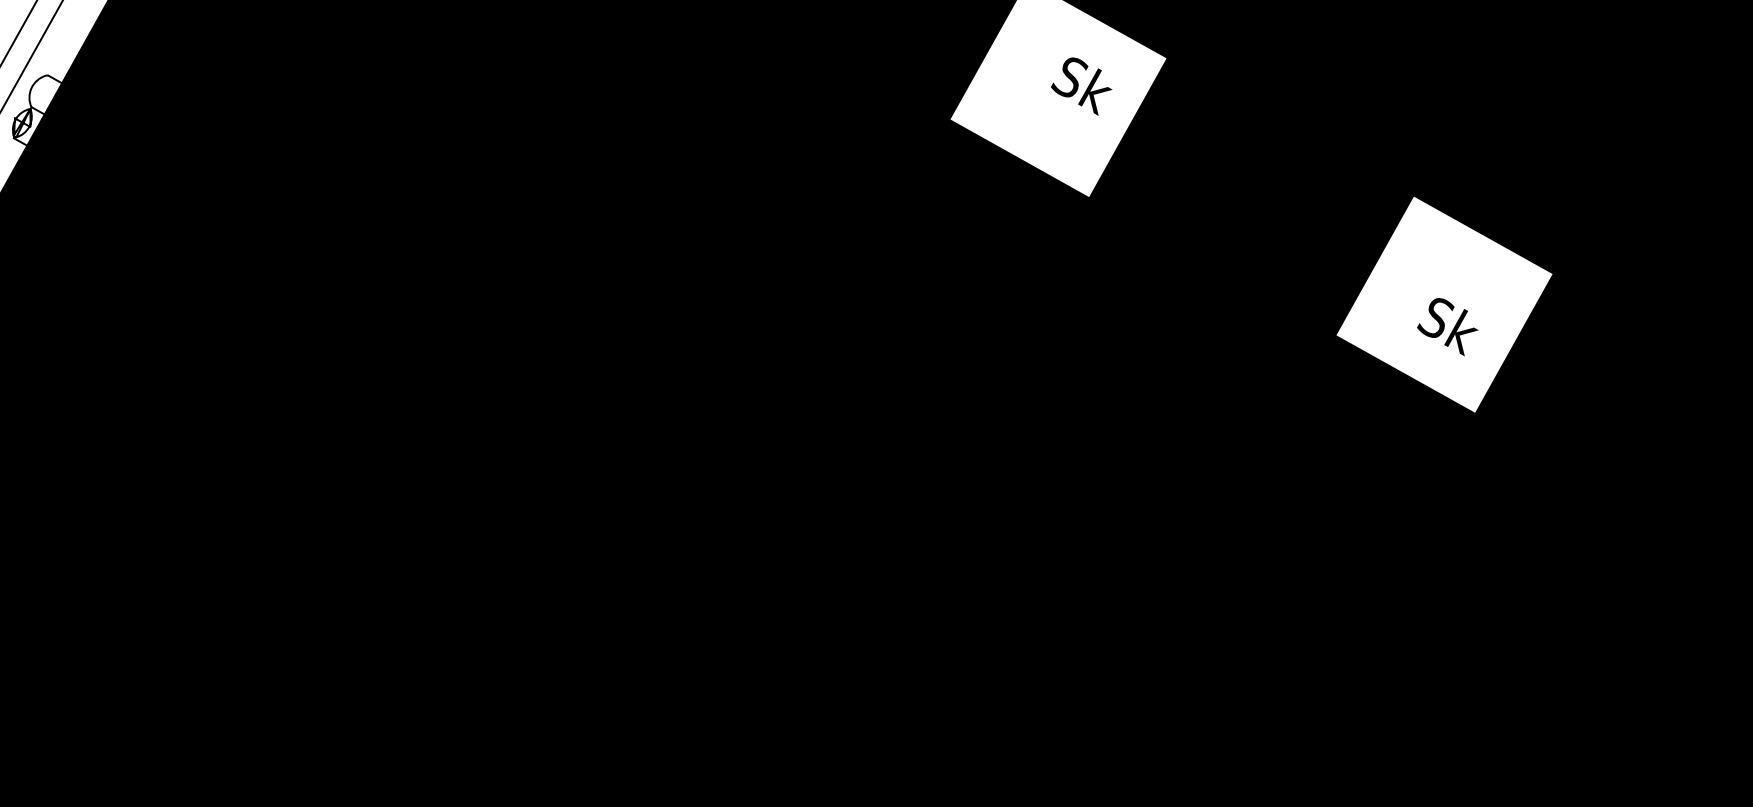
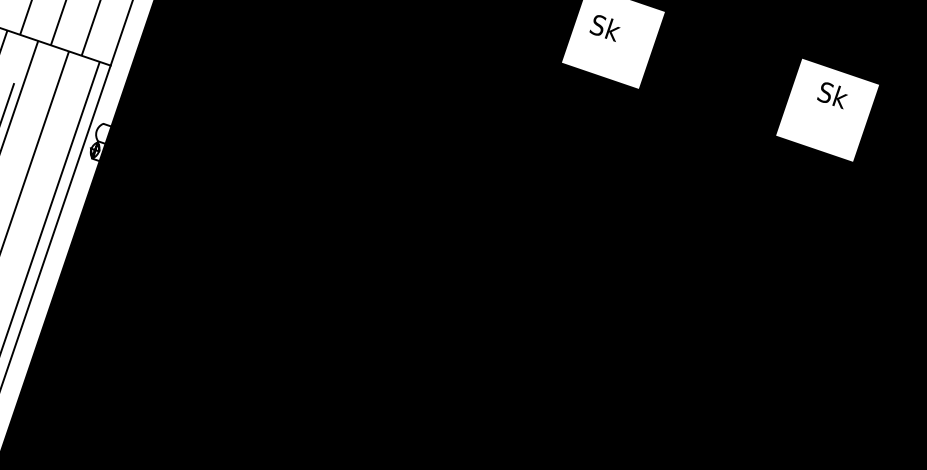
text: (1081, 85) -> (604, 28), moved
text: (1448, 325) -> (832, 95), moved

